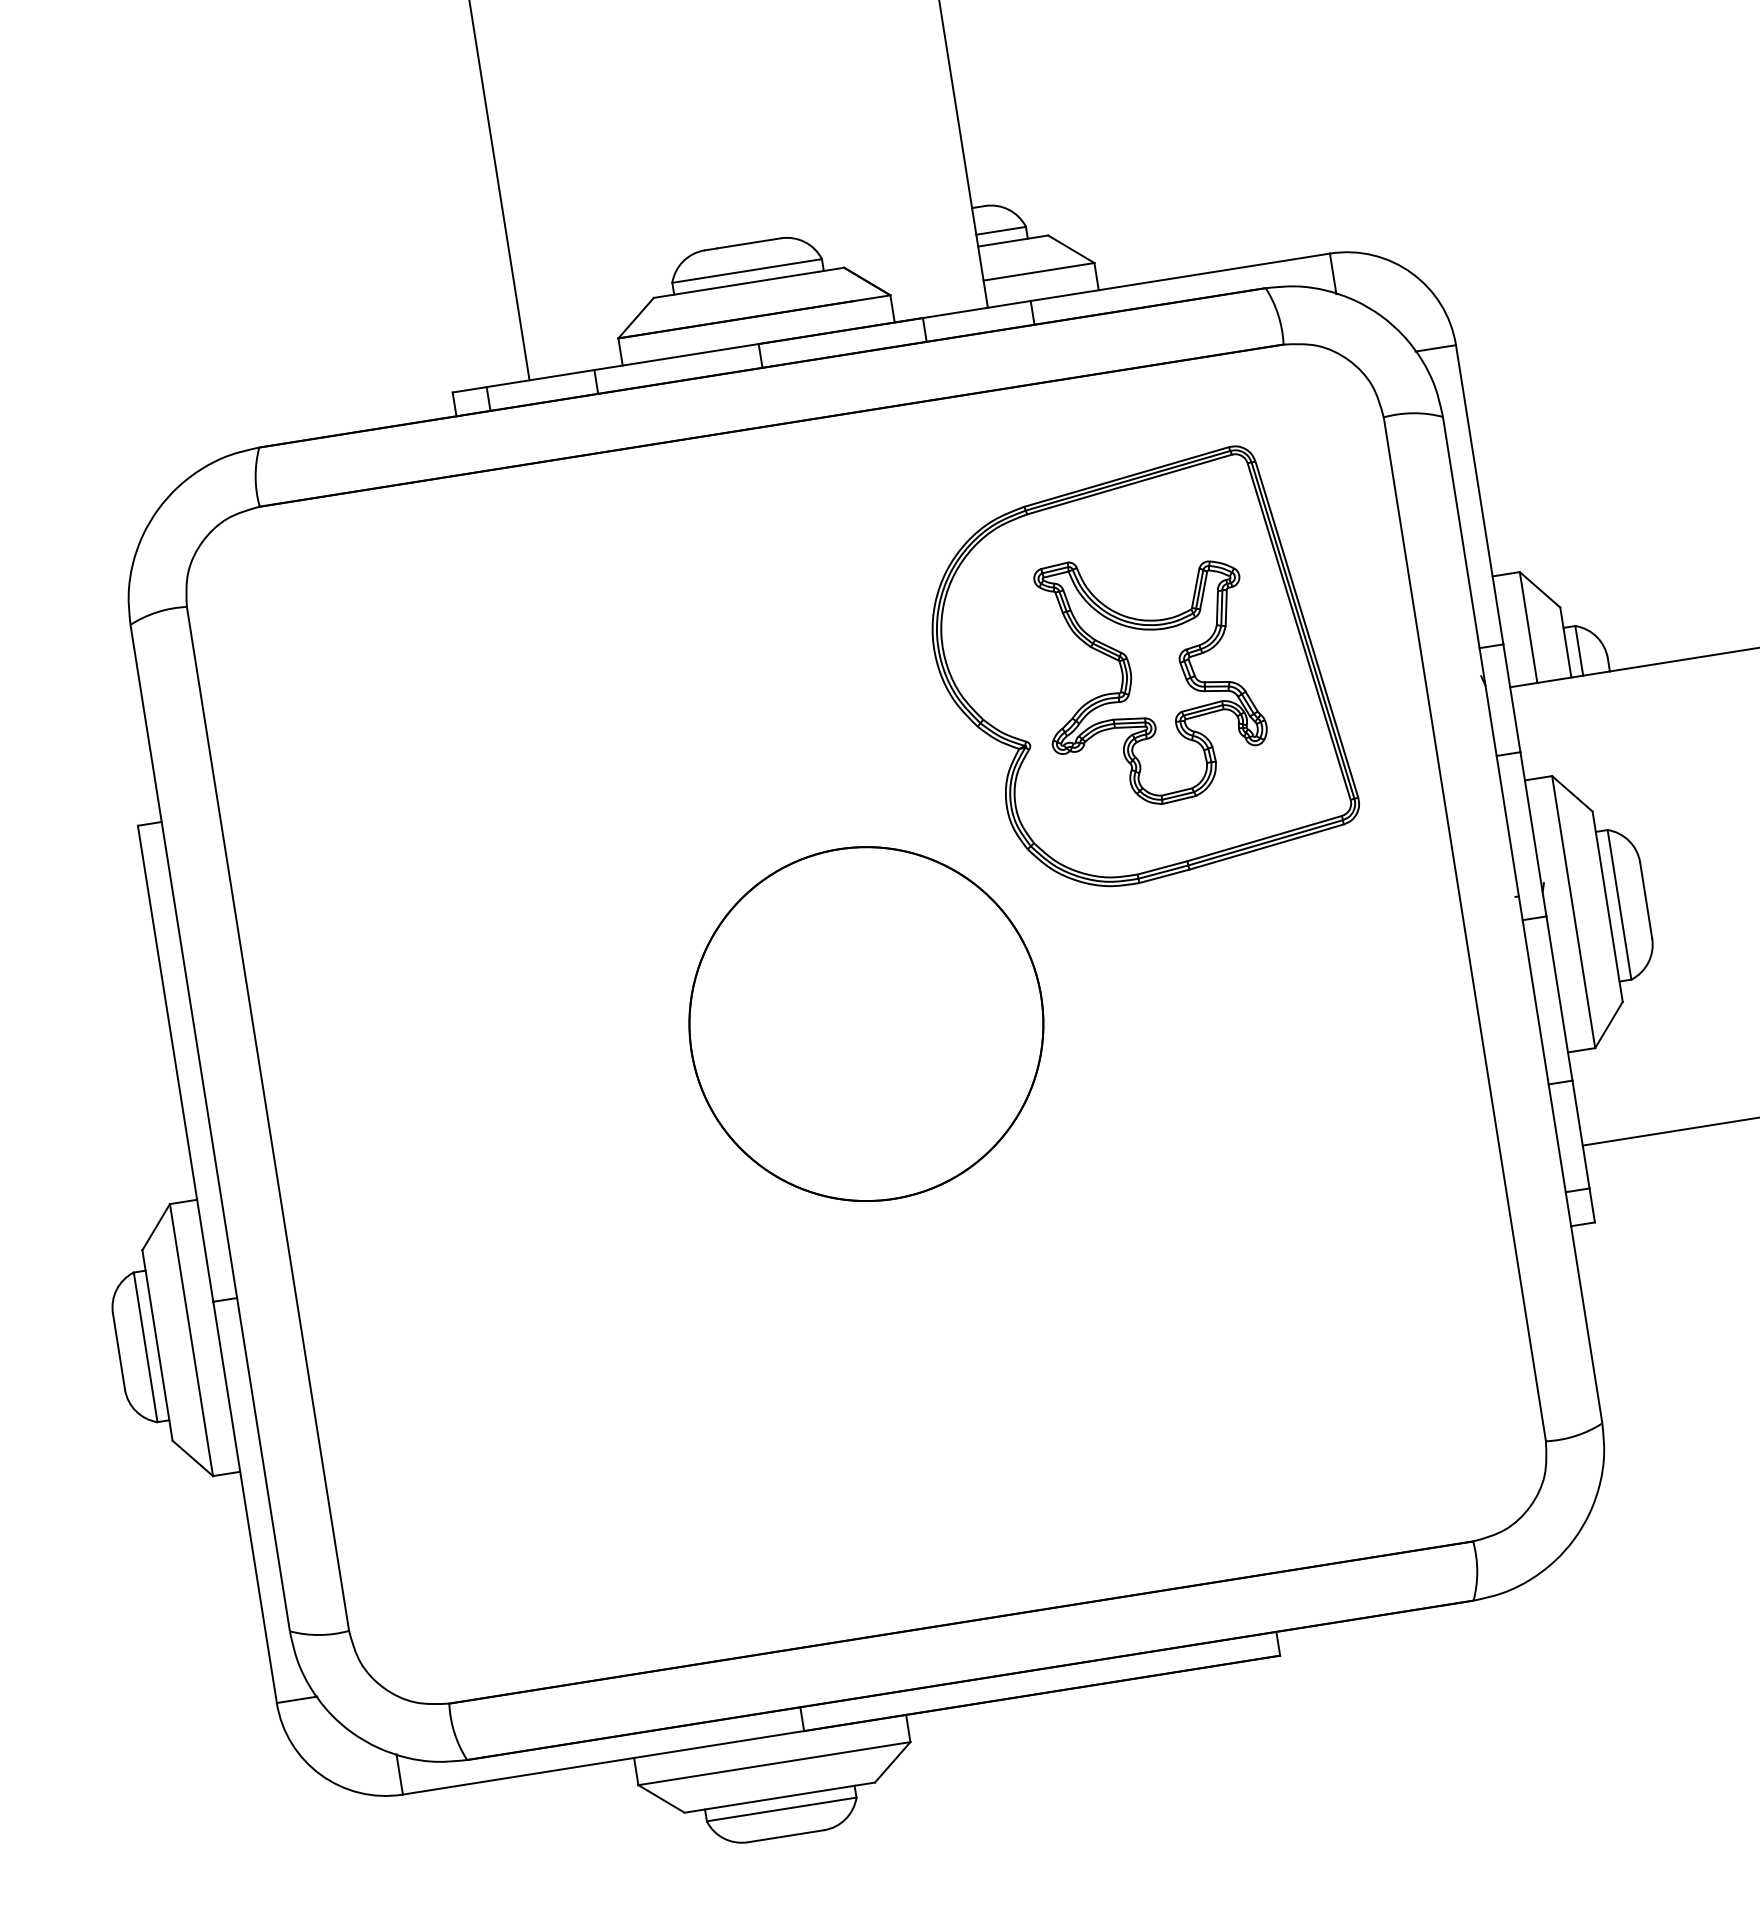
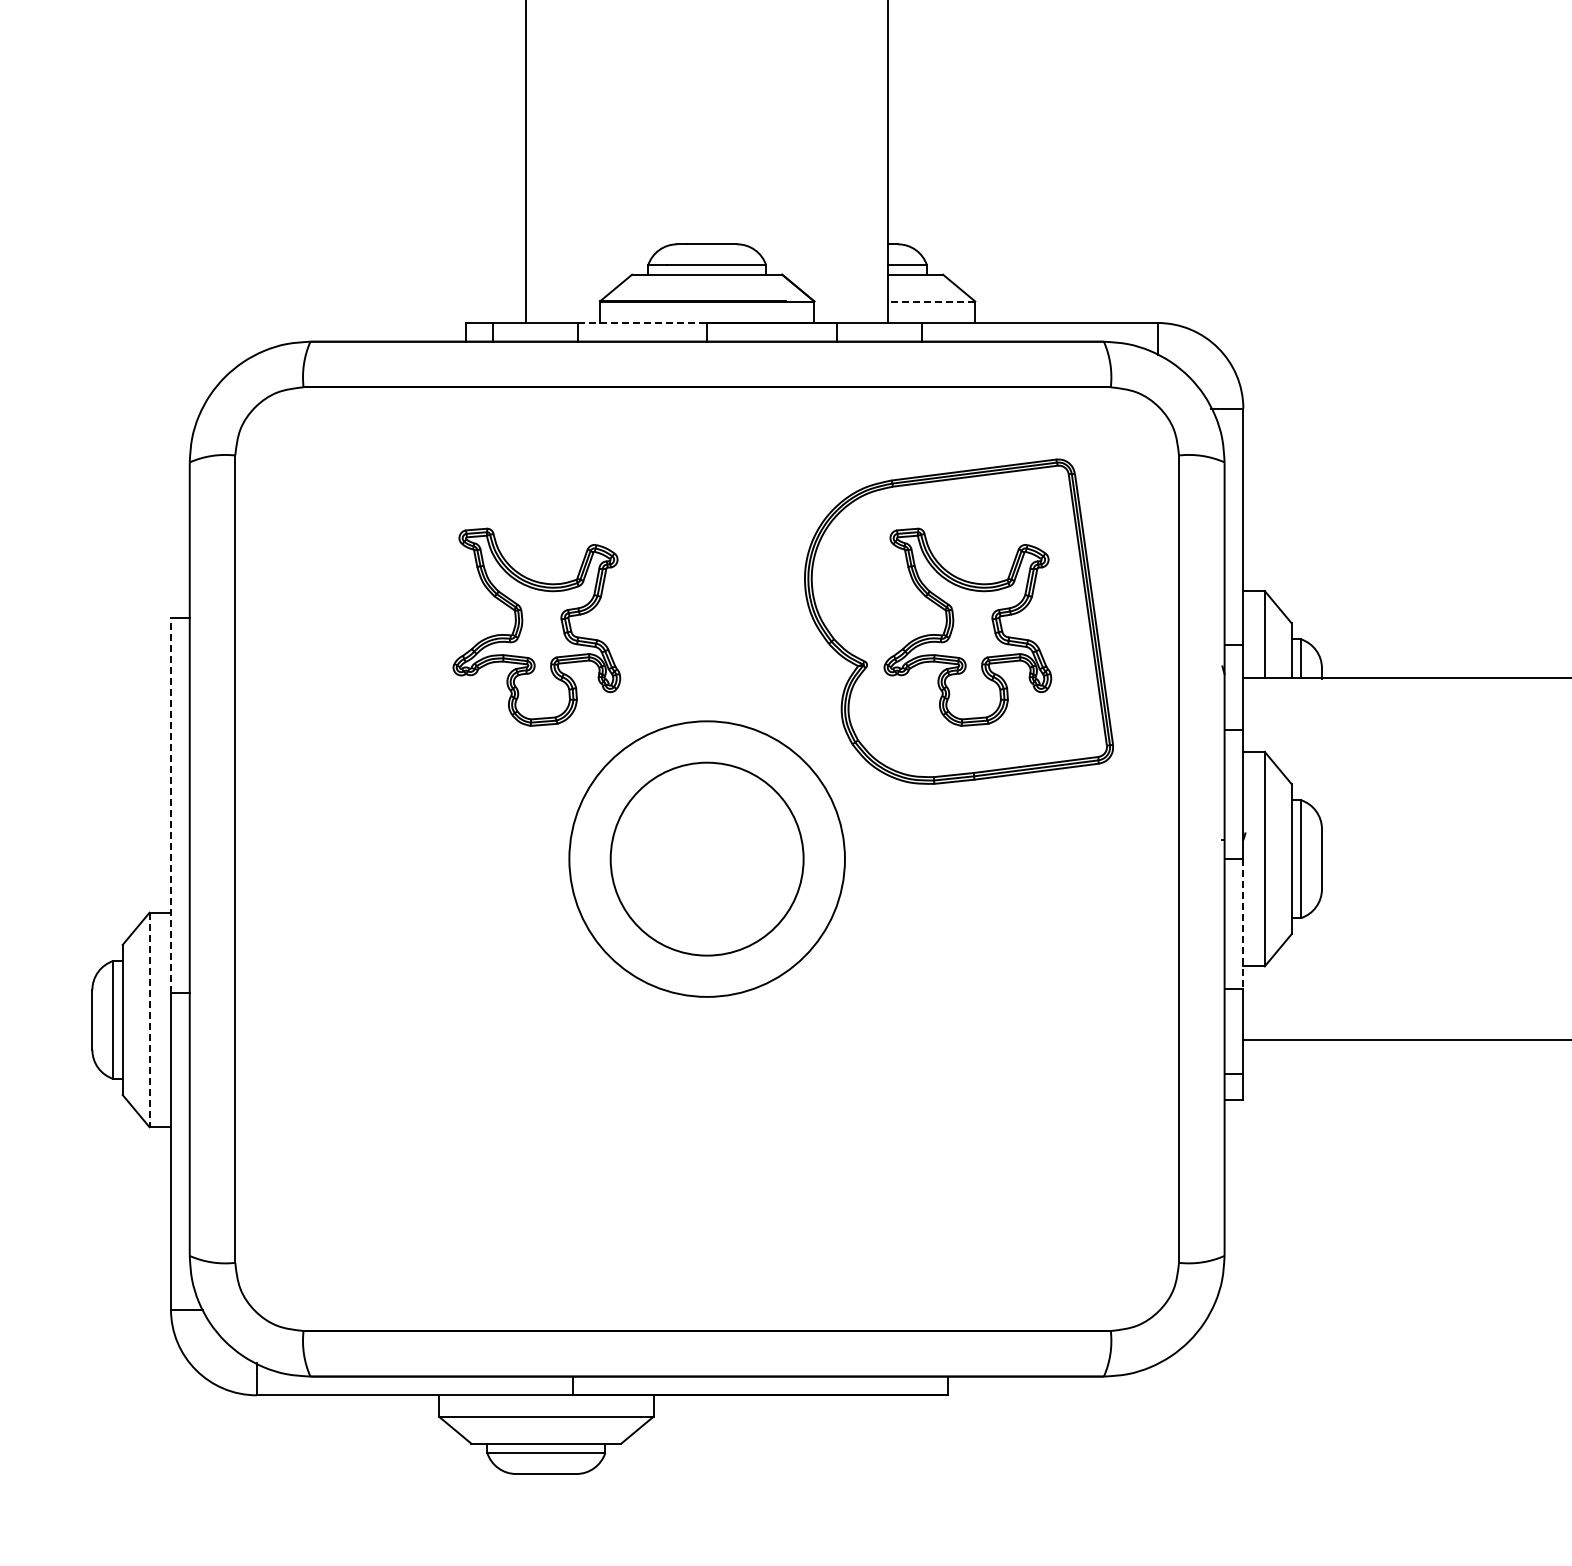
line: (1038, 271) -> (931, 301), solid -> dashed
line: (676, 356) -> (642, 322), solid -> dashed
part: (603, 763) -> (536, 626), added
line: (1559, 997) -> (1243, 923), solid -> dashed
circle: (865, 1023) -> (706, 858), size x0.7
line: (174, 1063) -> (170, 805), solid -> dashed
line: (191, 1340) -> (149, 1020), solid -> dashed

